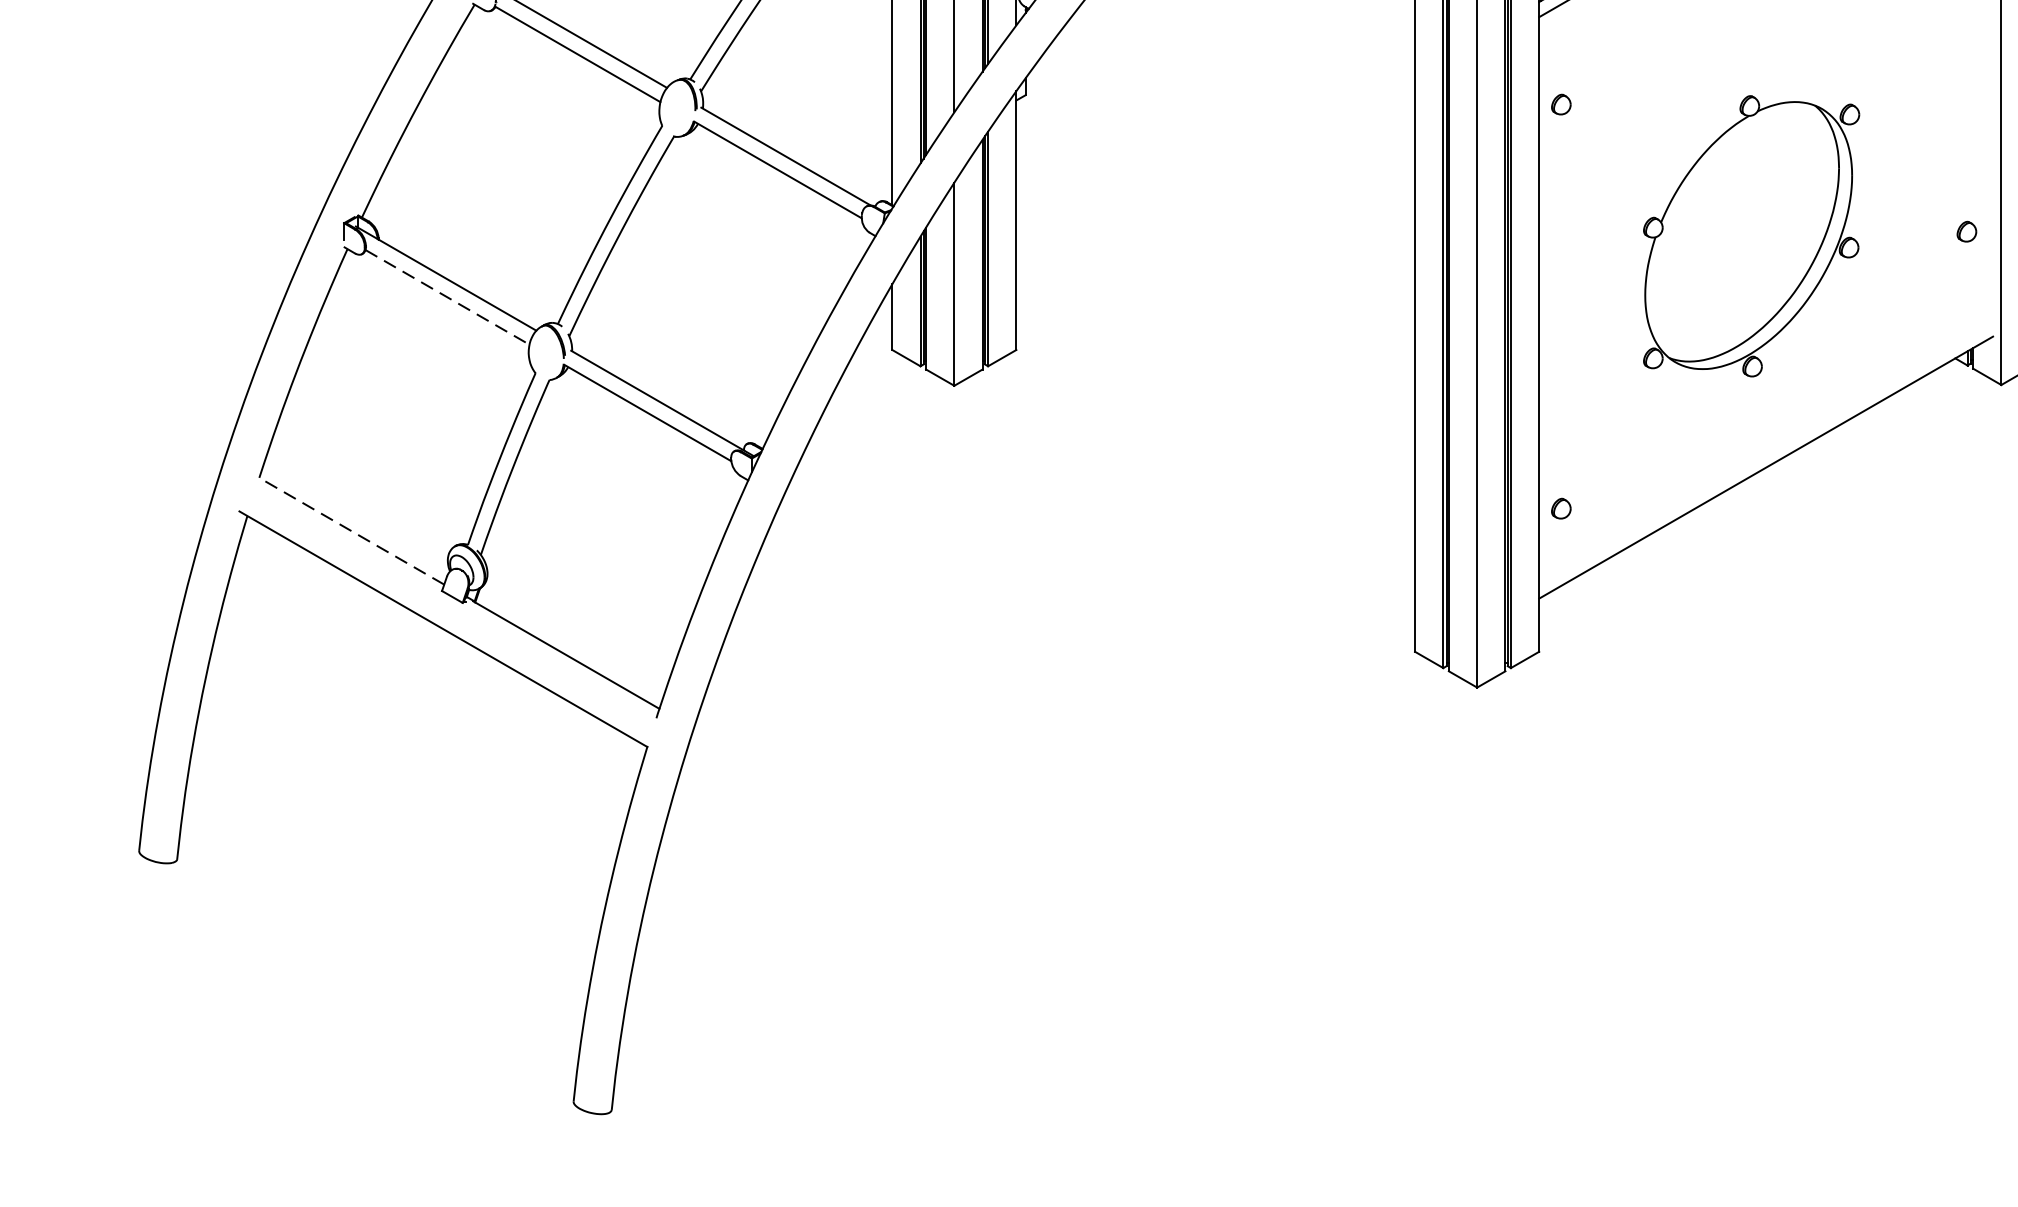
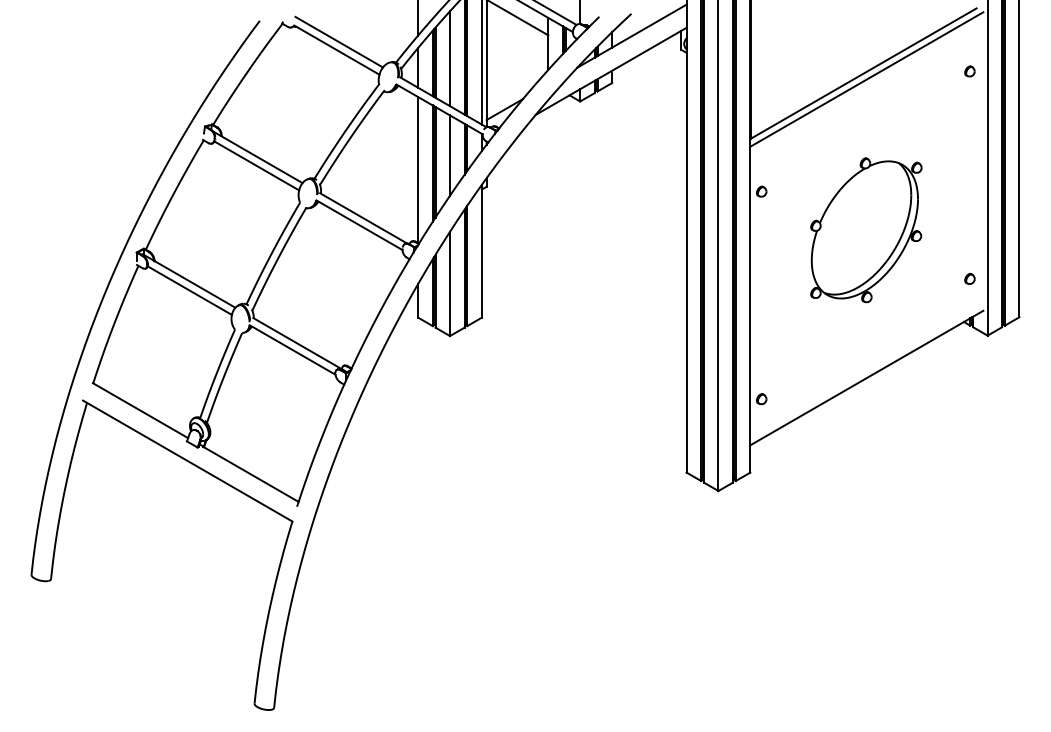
part: (1966, 230) -> (969, 278), moved
part: (1751, 236) -> (866, 230), moved
line: (446, 297) -> (189, 290), dashed -> solid
line: (351, 530) -> (140, 410), dashed -> solid

